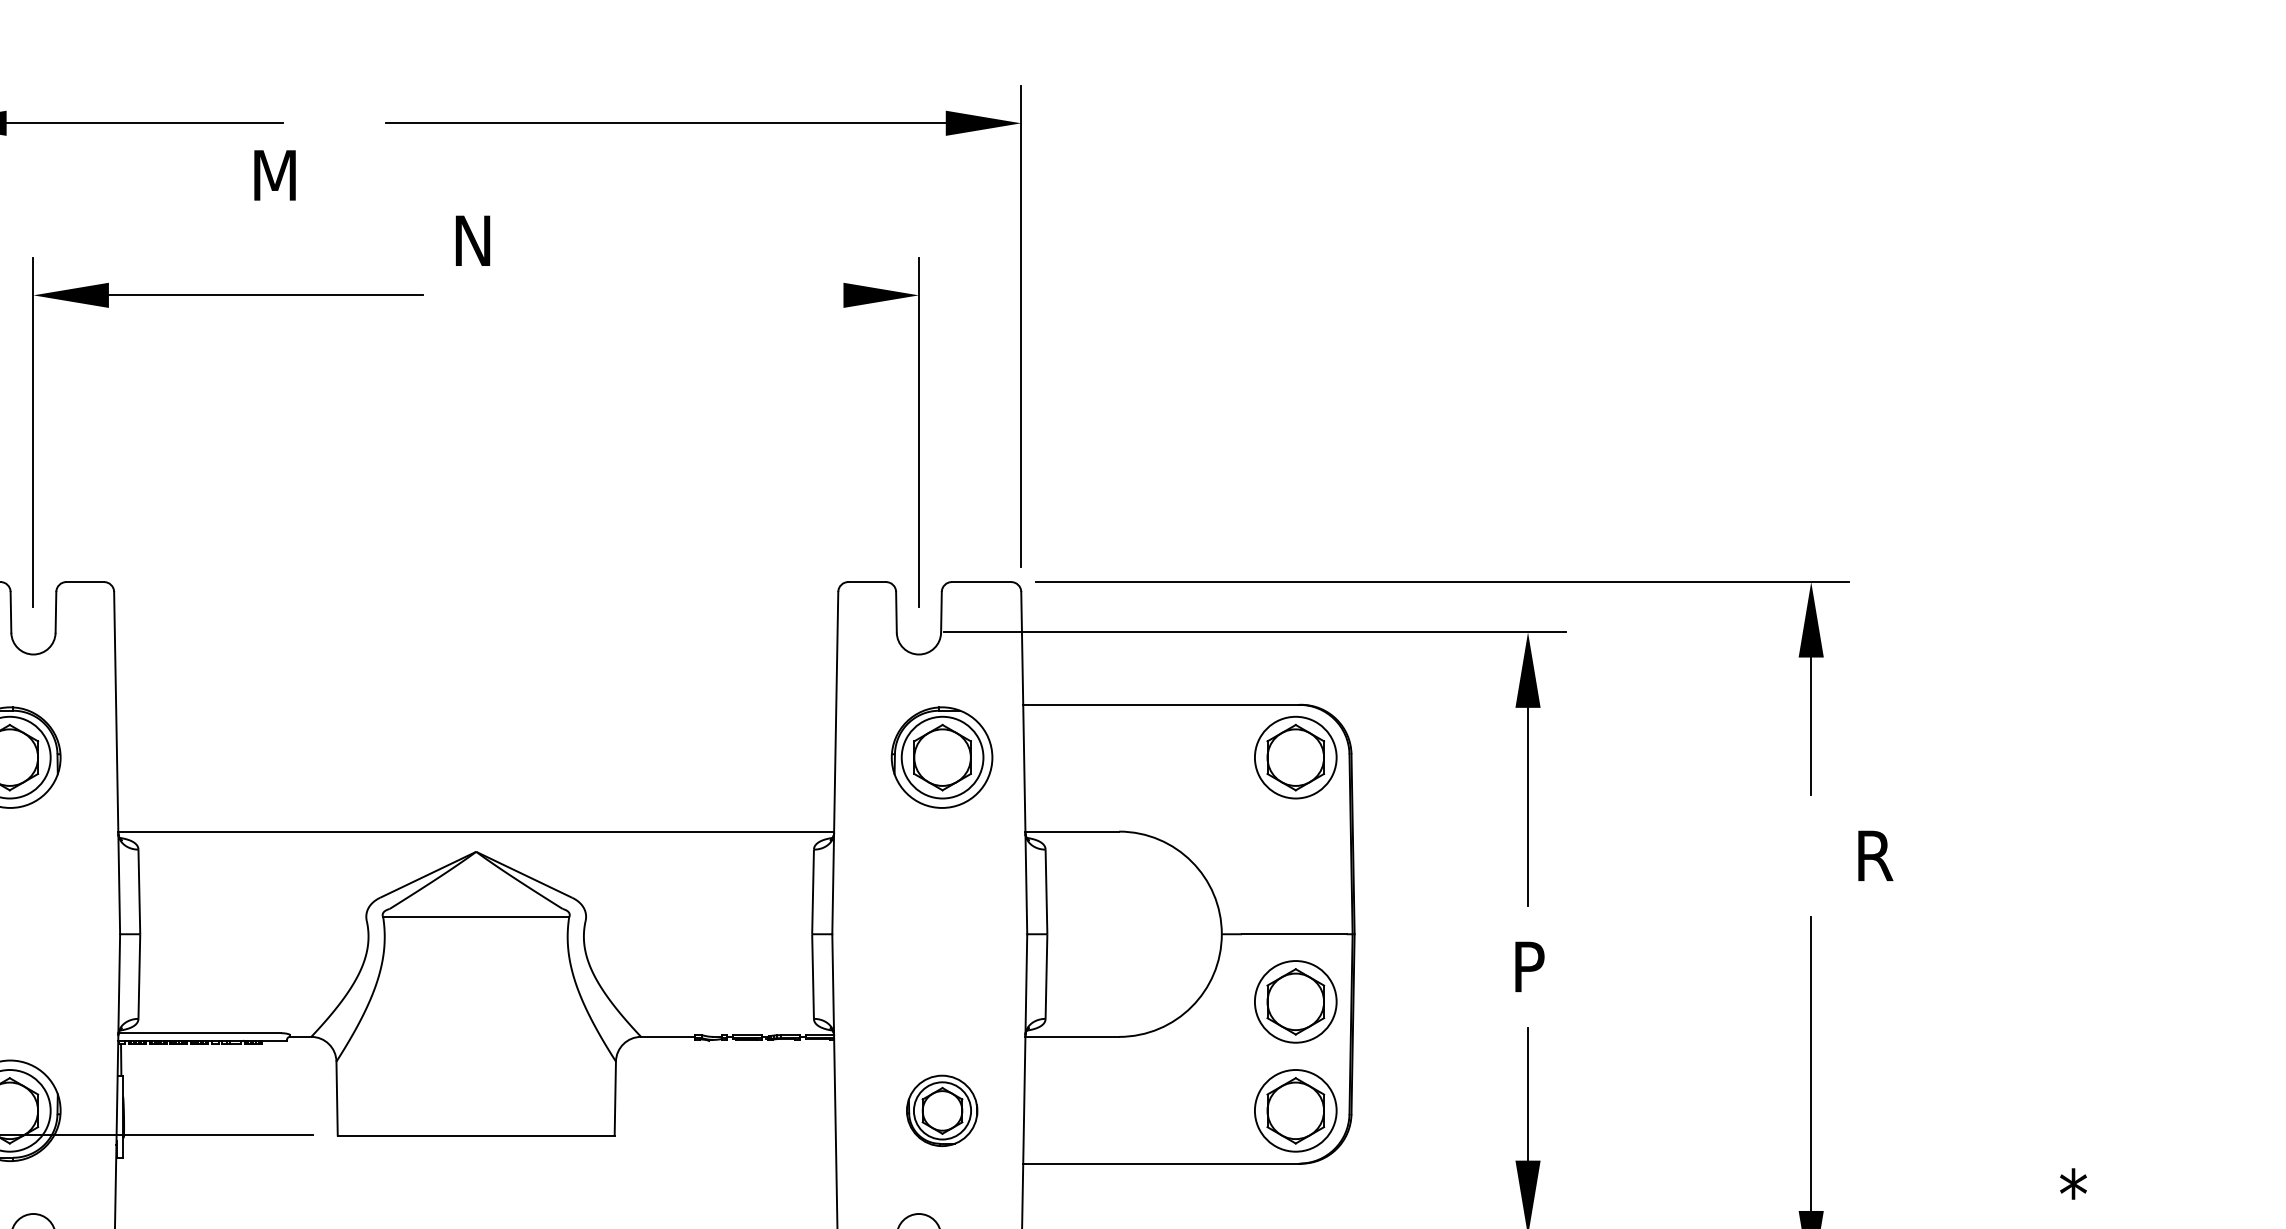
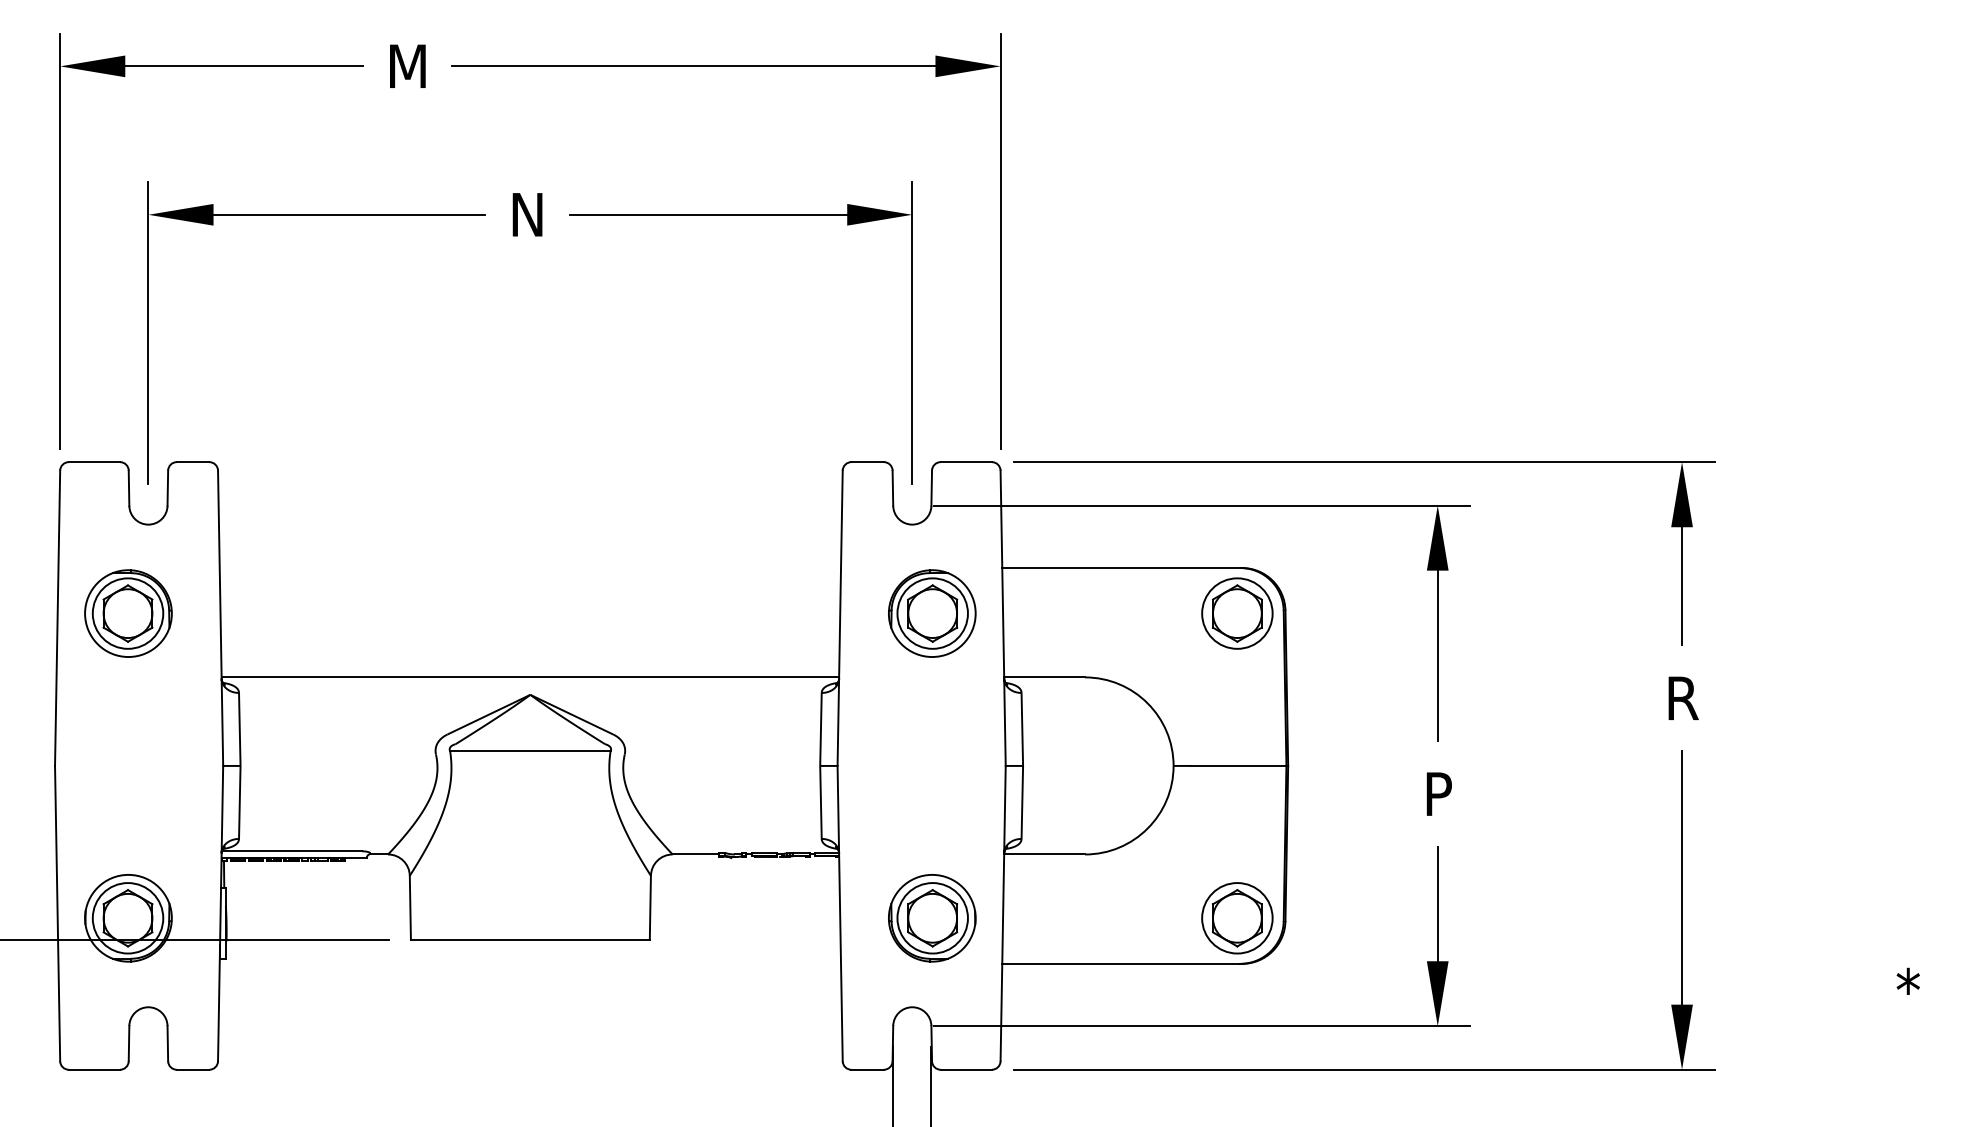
text: (274, 174) -> (407, 65), moved
text: (472, 240) -> (527, 214), moved
line: (682, 295) -> (708, 214), added
text: (1875, 854) -> (1683, 697), moved
part: (1295, 1002) -> (1237, 824), removed
part: (942, 1111) -> (932, 918), size x1.43

